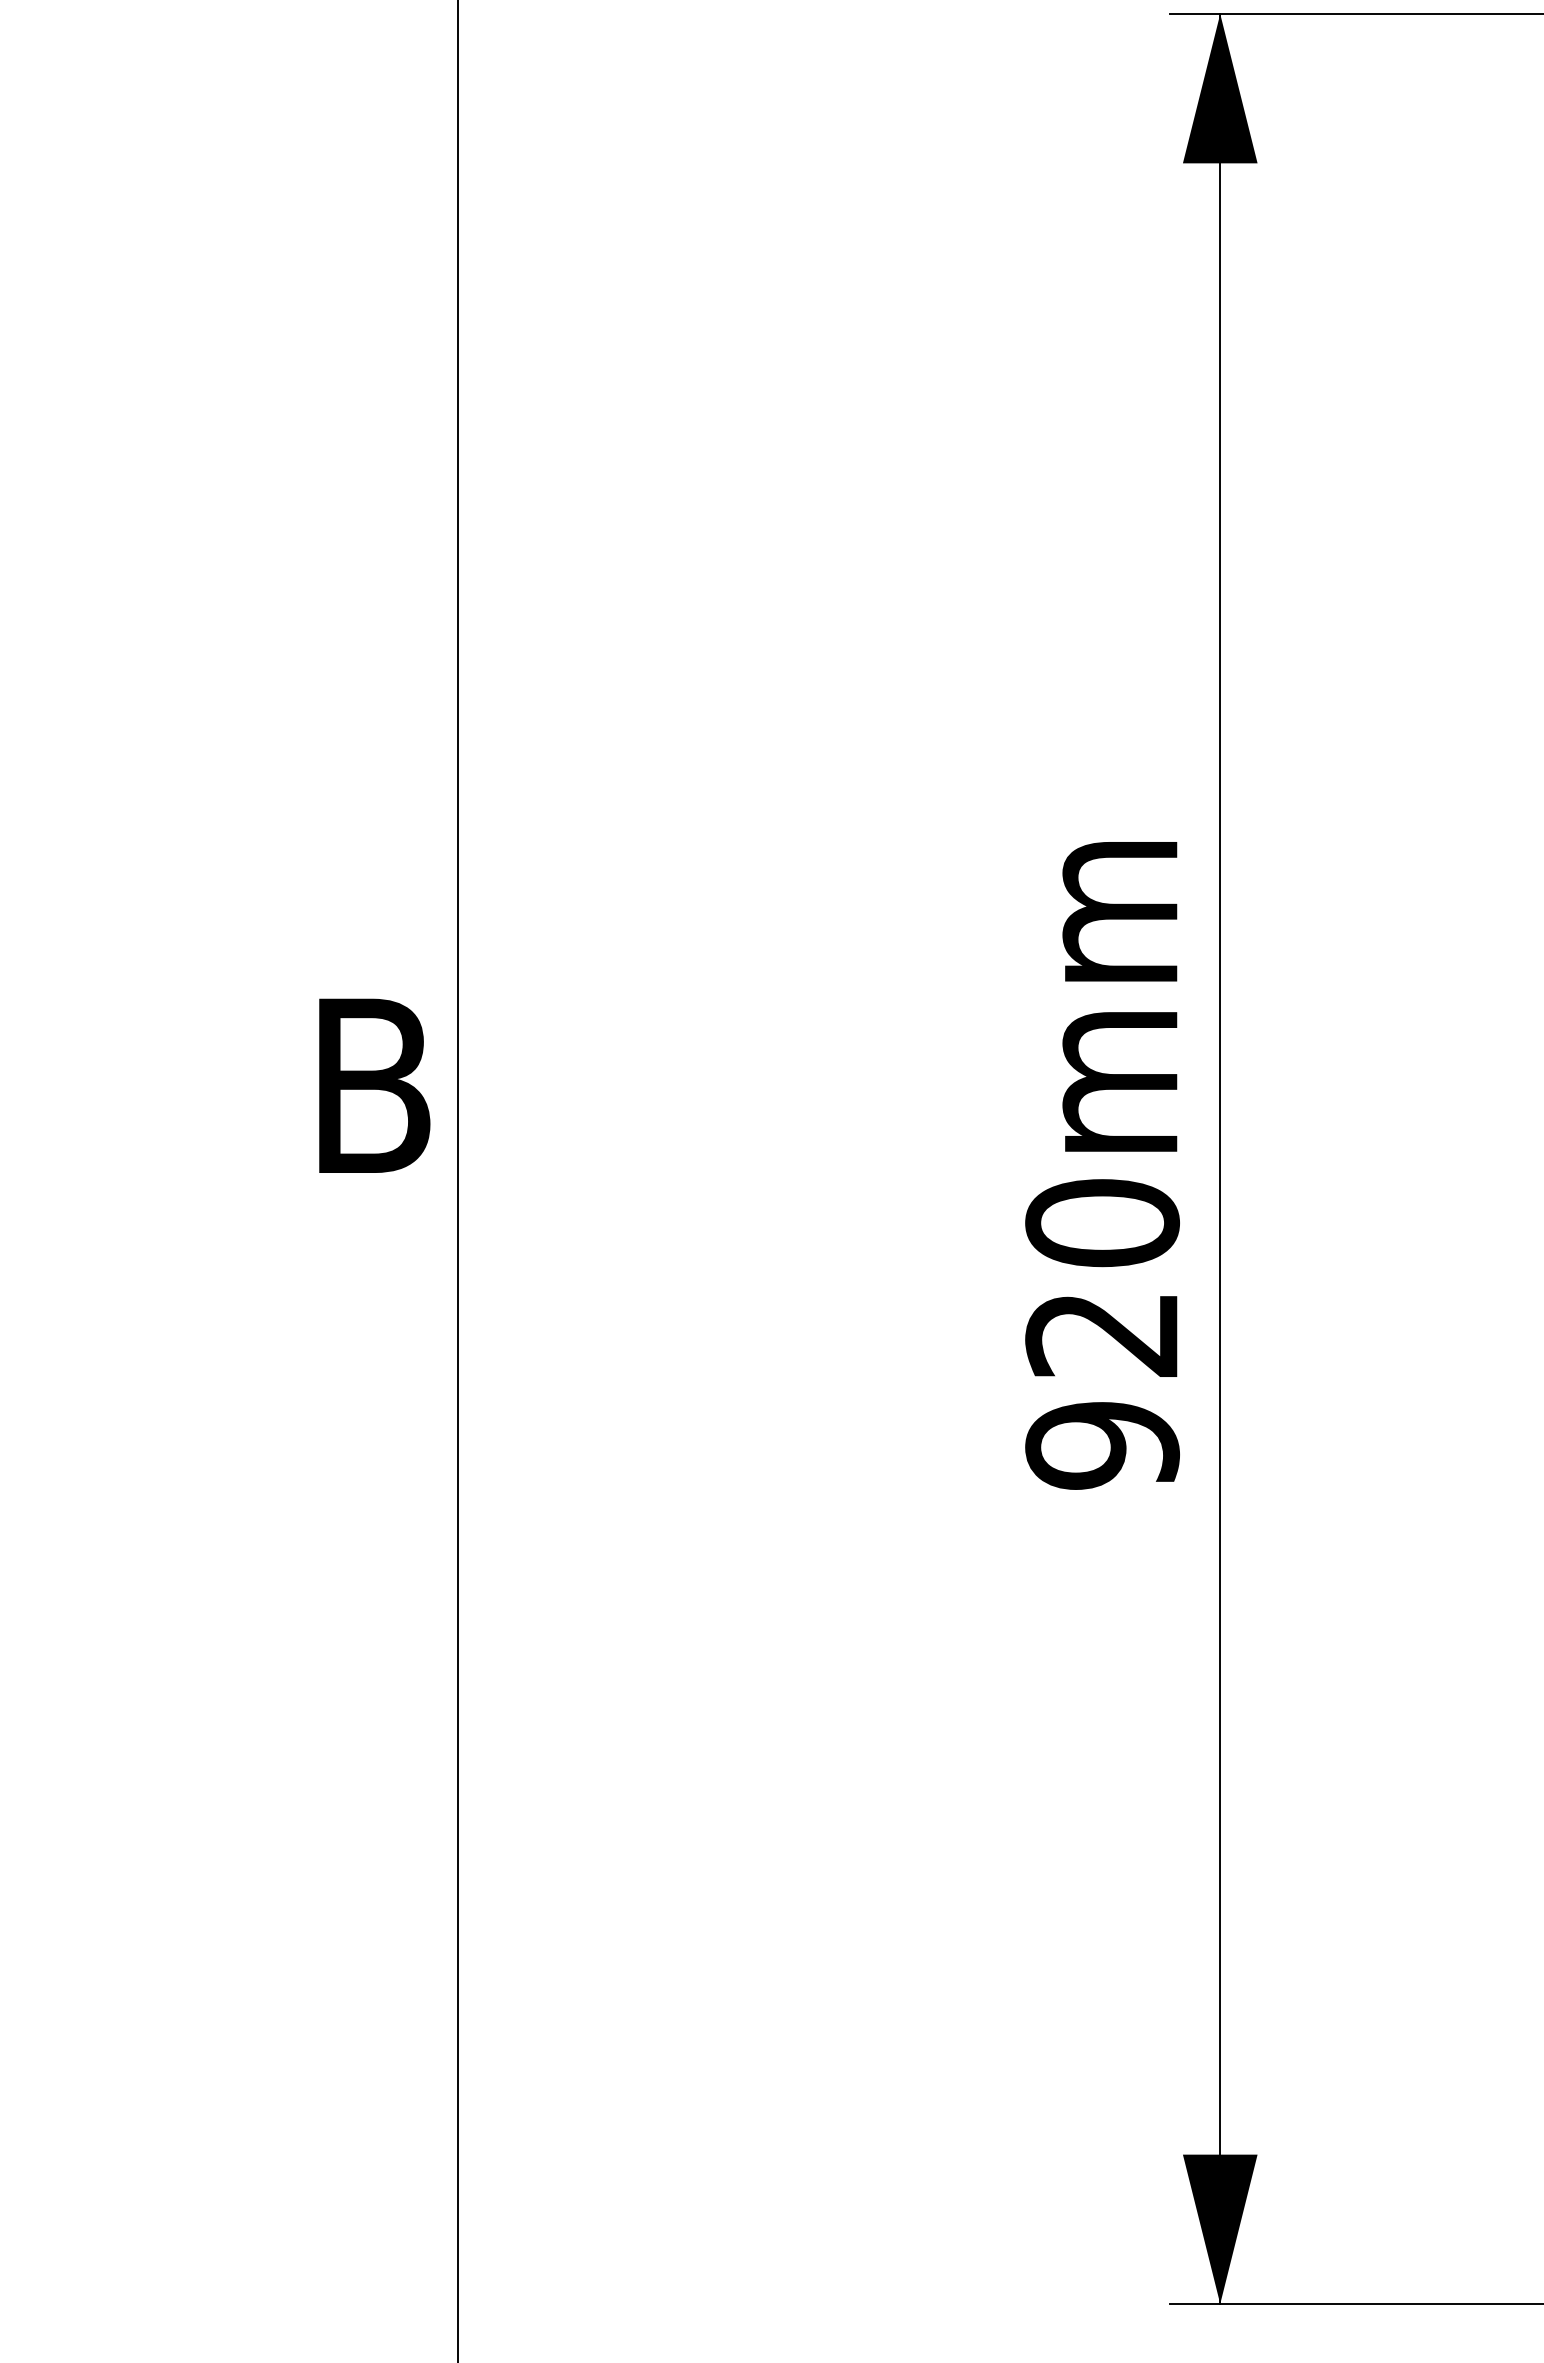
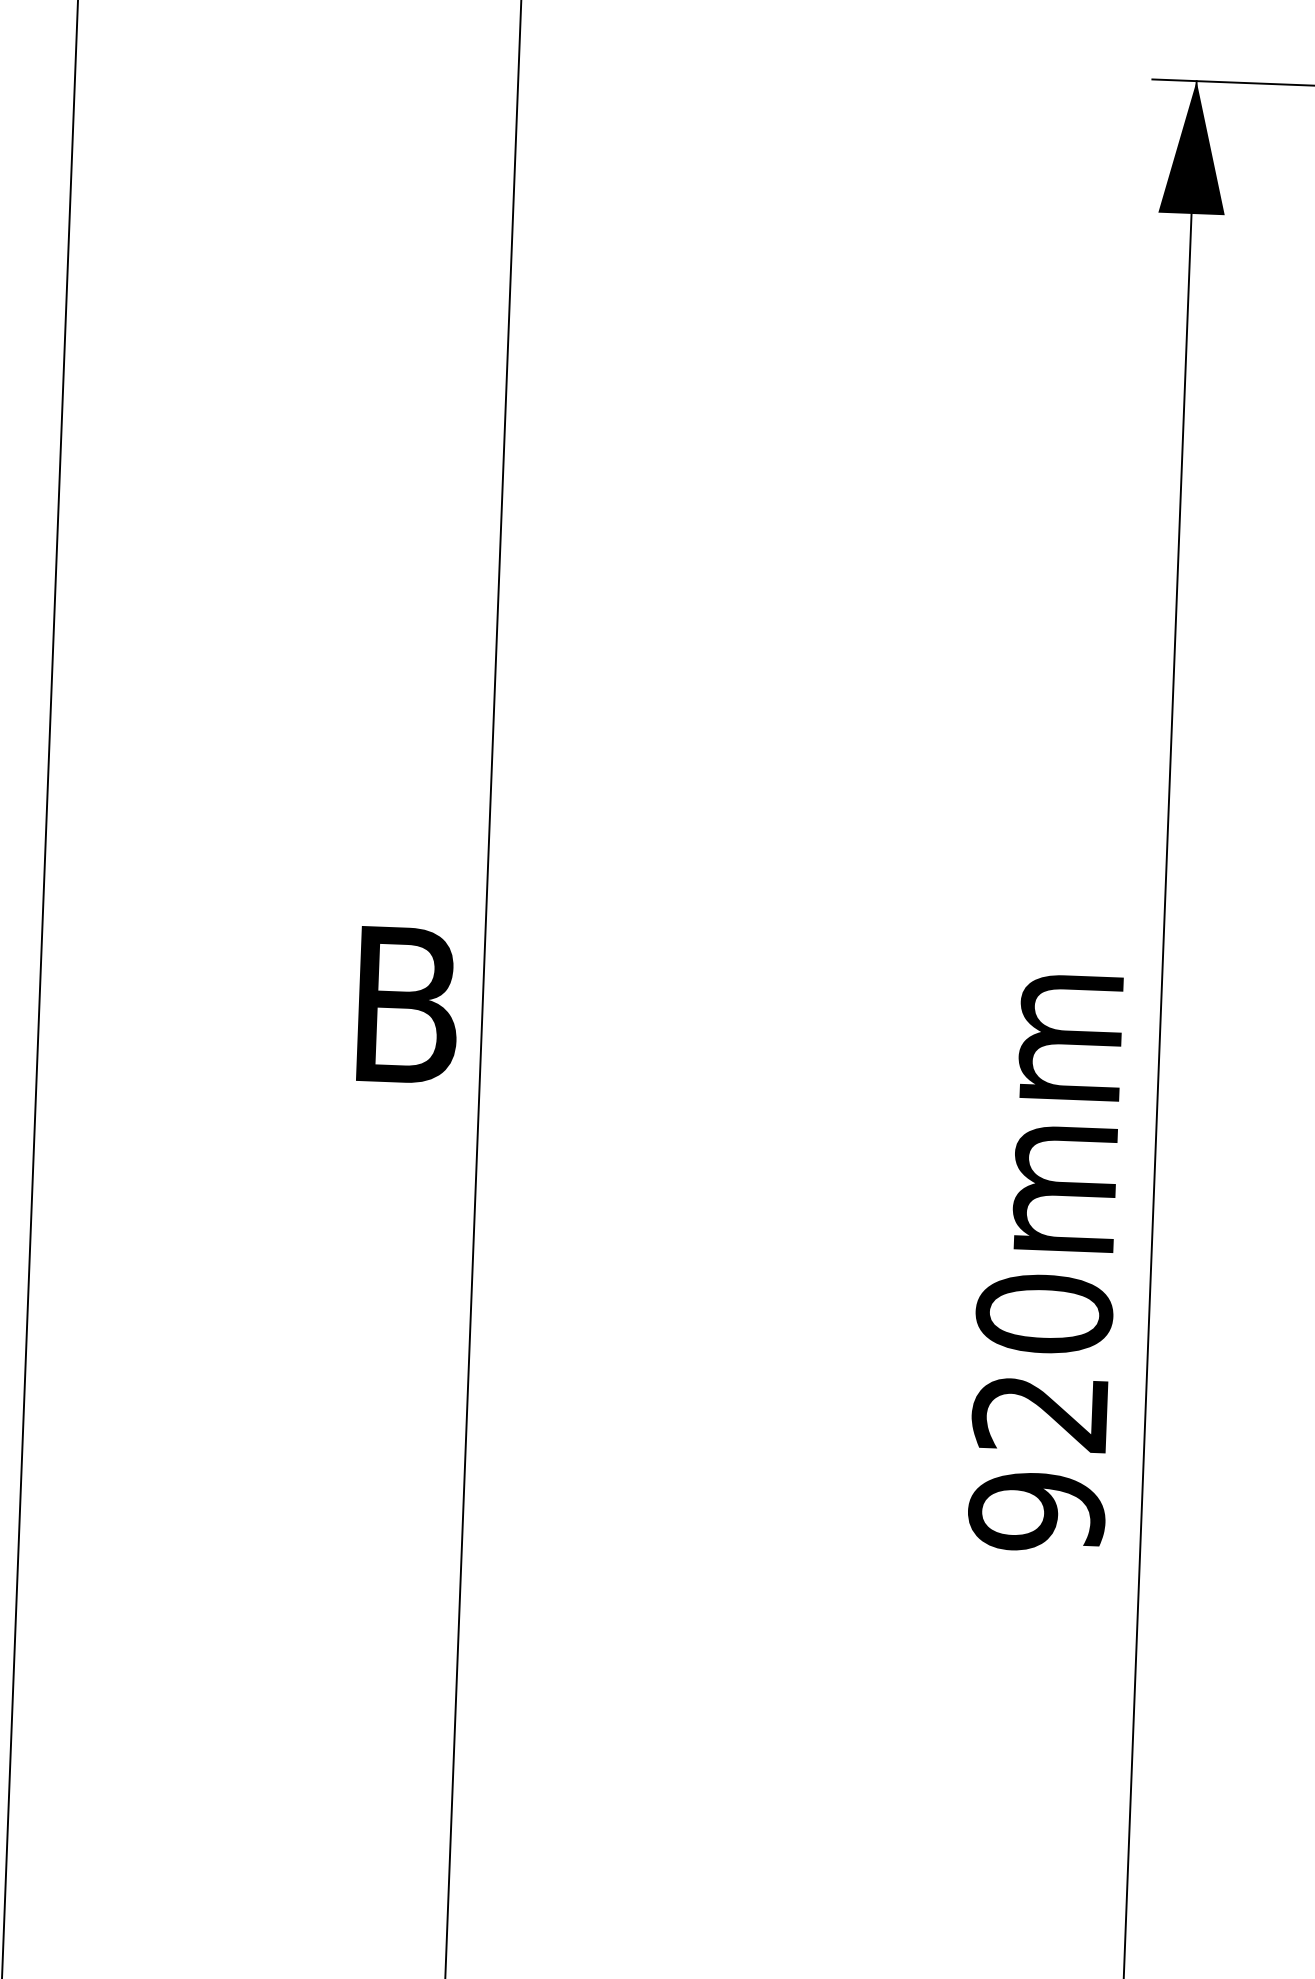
text: (1102, 1165) -> (1046, 1262), moved

